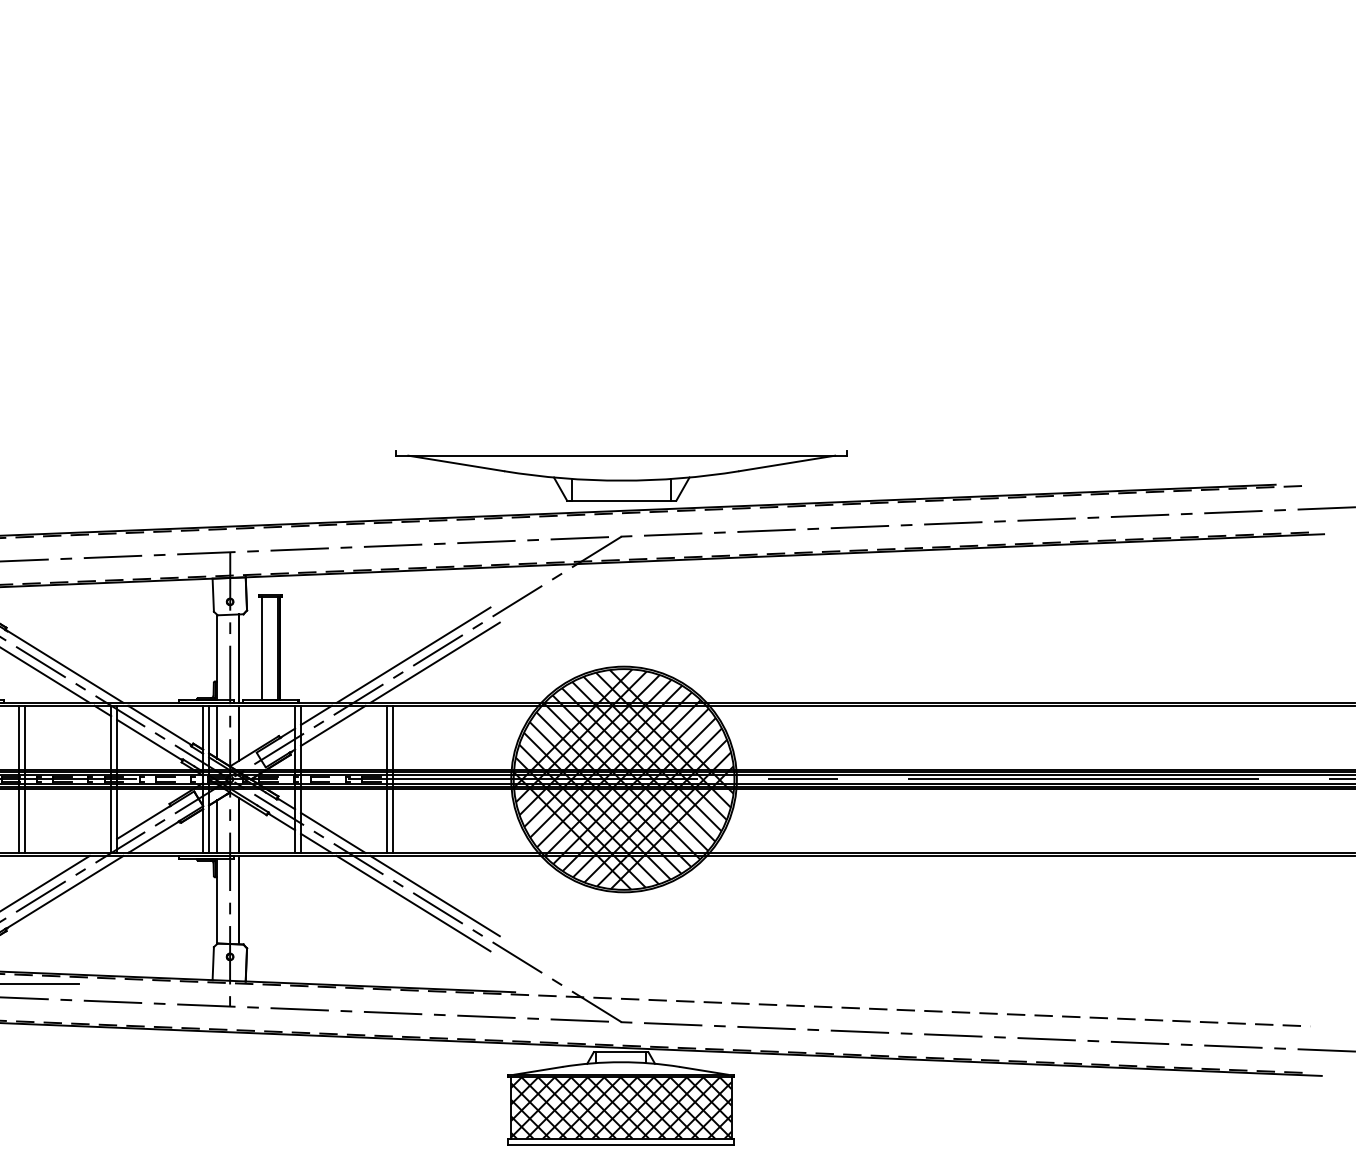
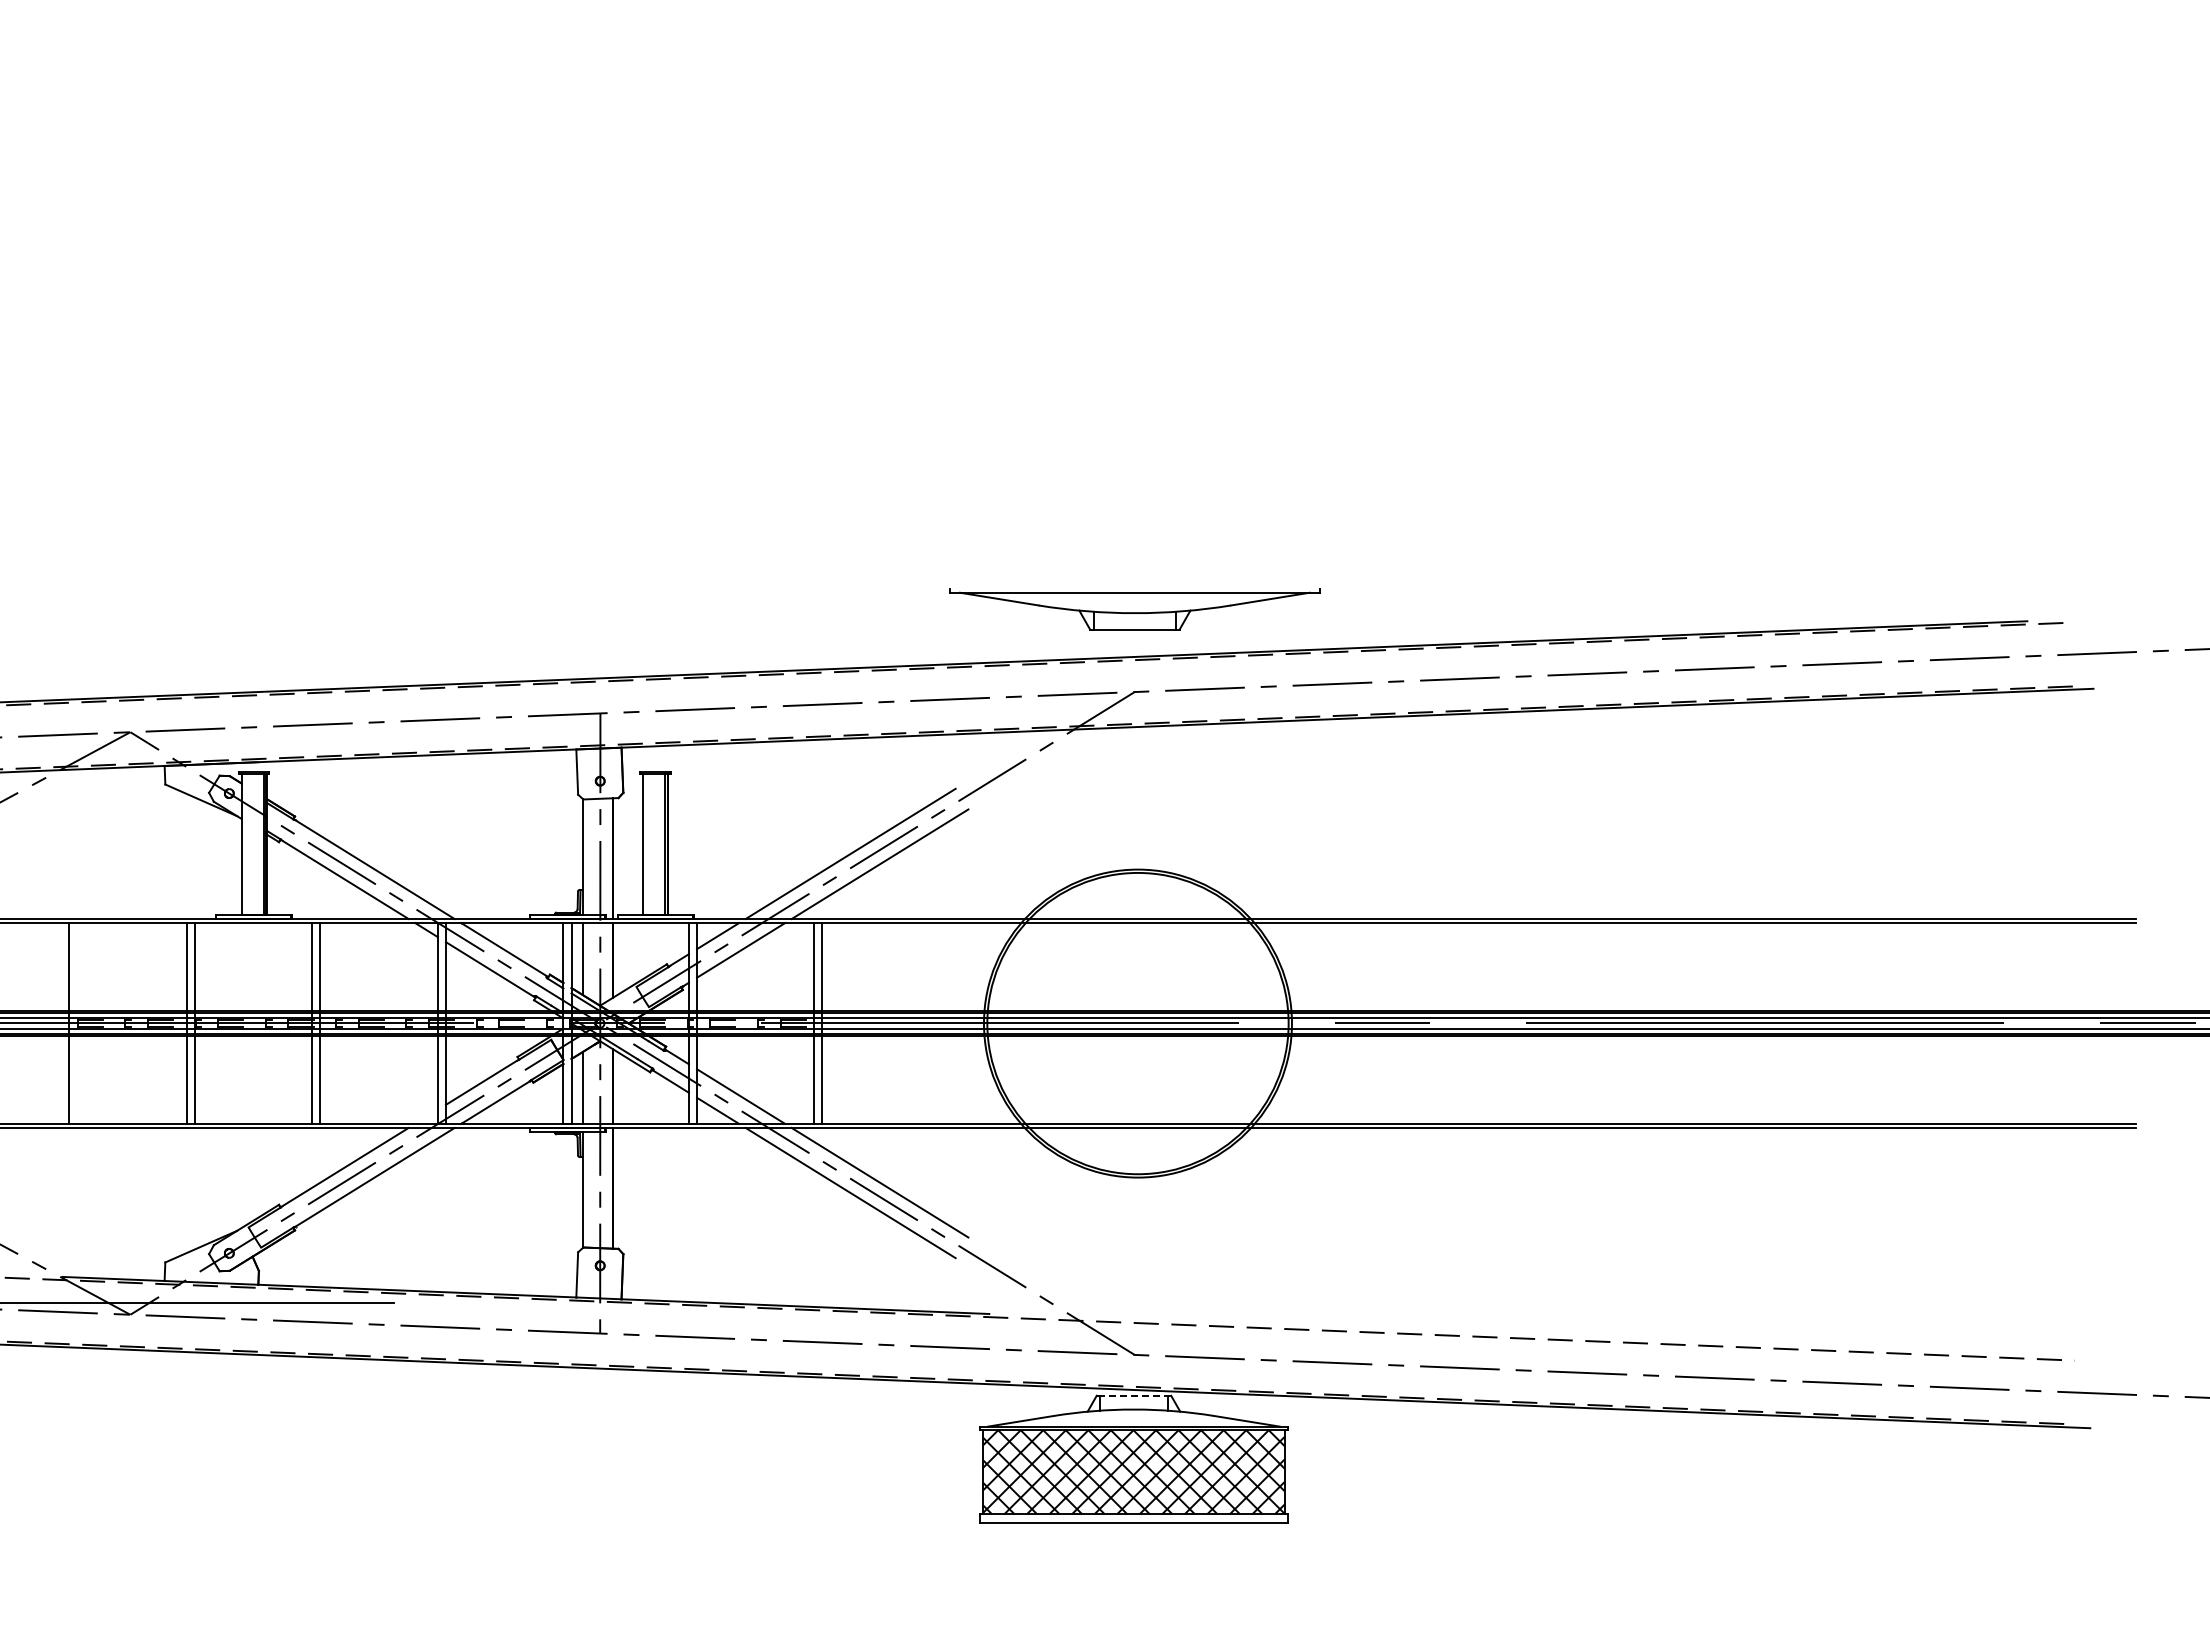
part: (621, 476) -> (1134, 609), size x0.6
hatch: (623, 779) -> (1137, 1023), removed
line: (620, 1051) -> (1133, 1395), solid -> dashed

